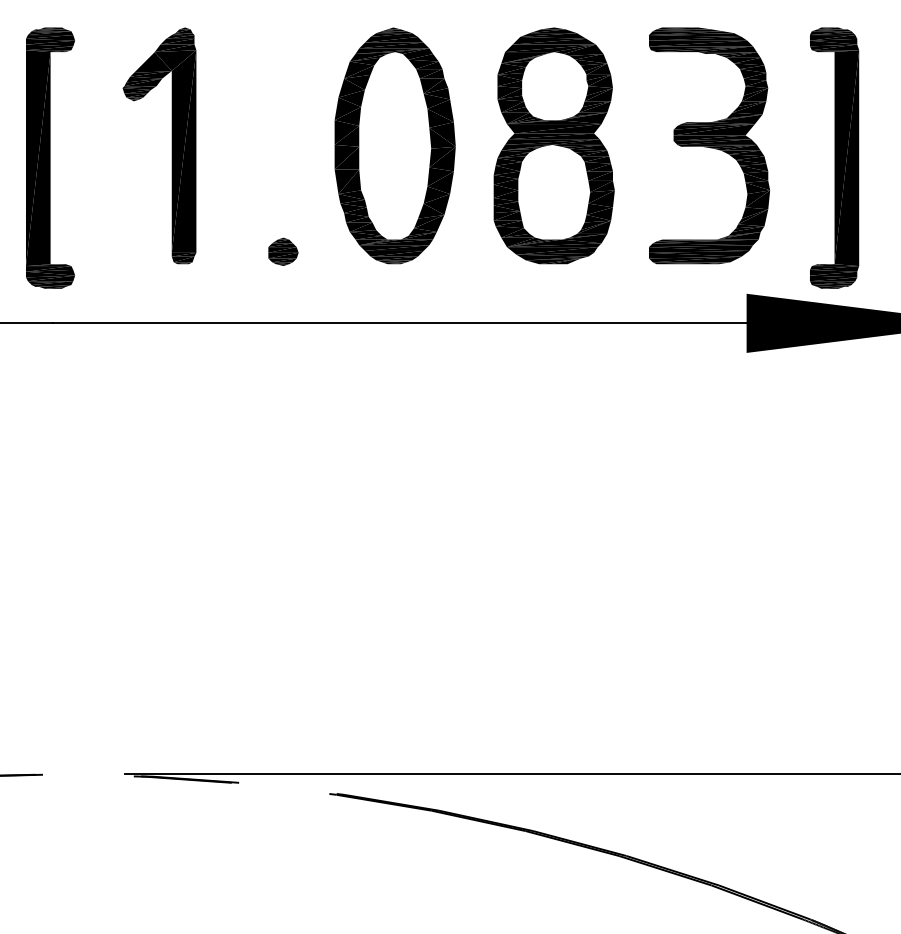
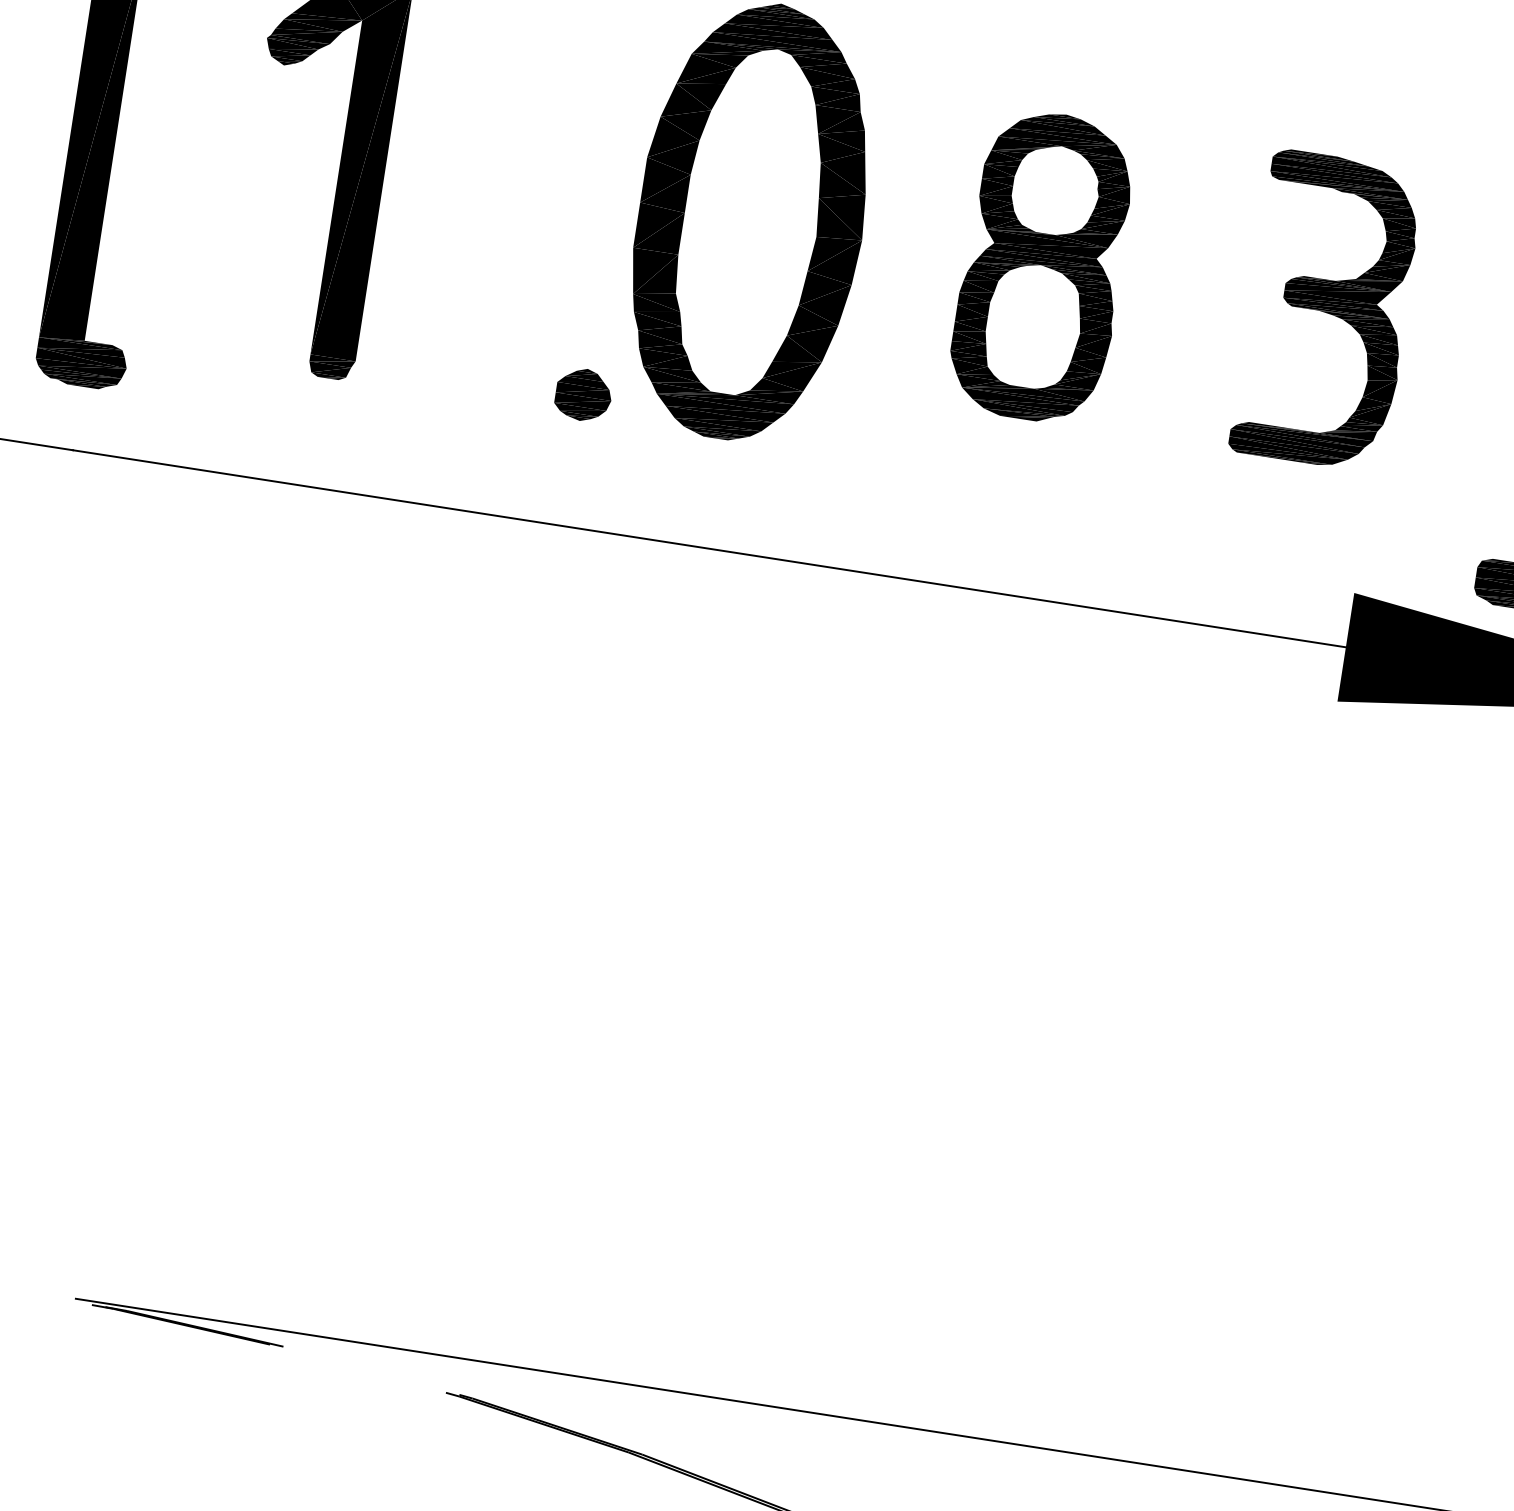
part: (553, 145) -> (1041, 265), size x0.7
part: (709, 145) -> (1328, 310), size x0.7
part: (283, 251) -> (583, 394), moved

